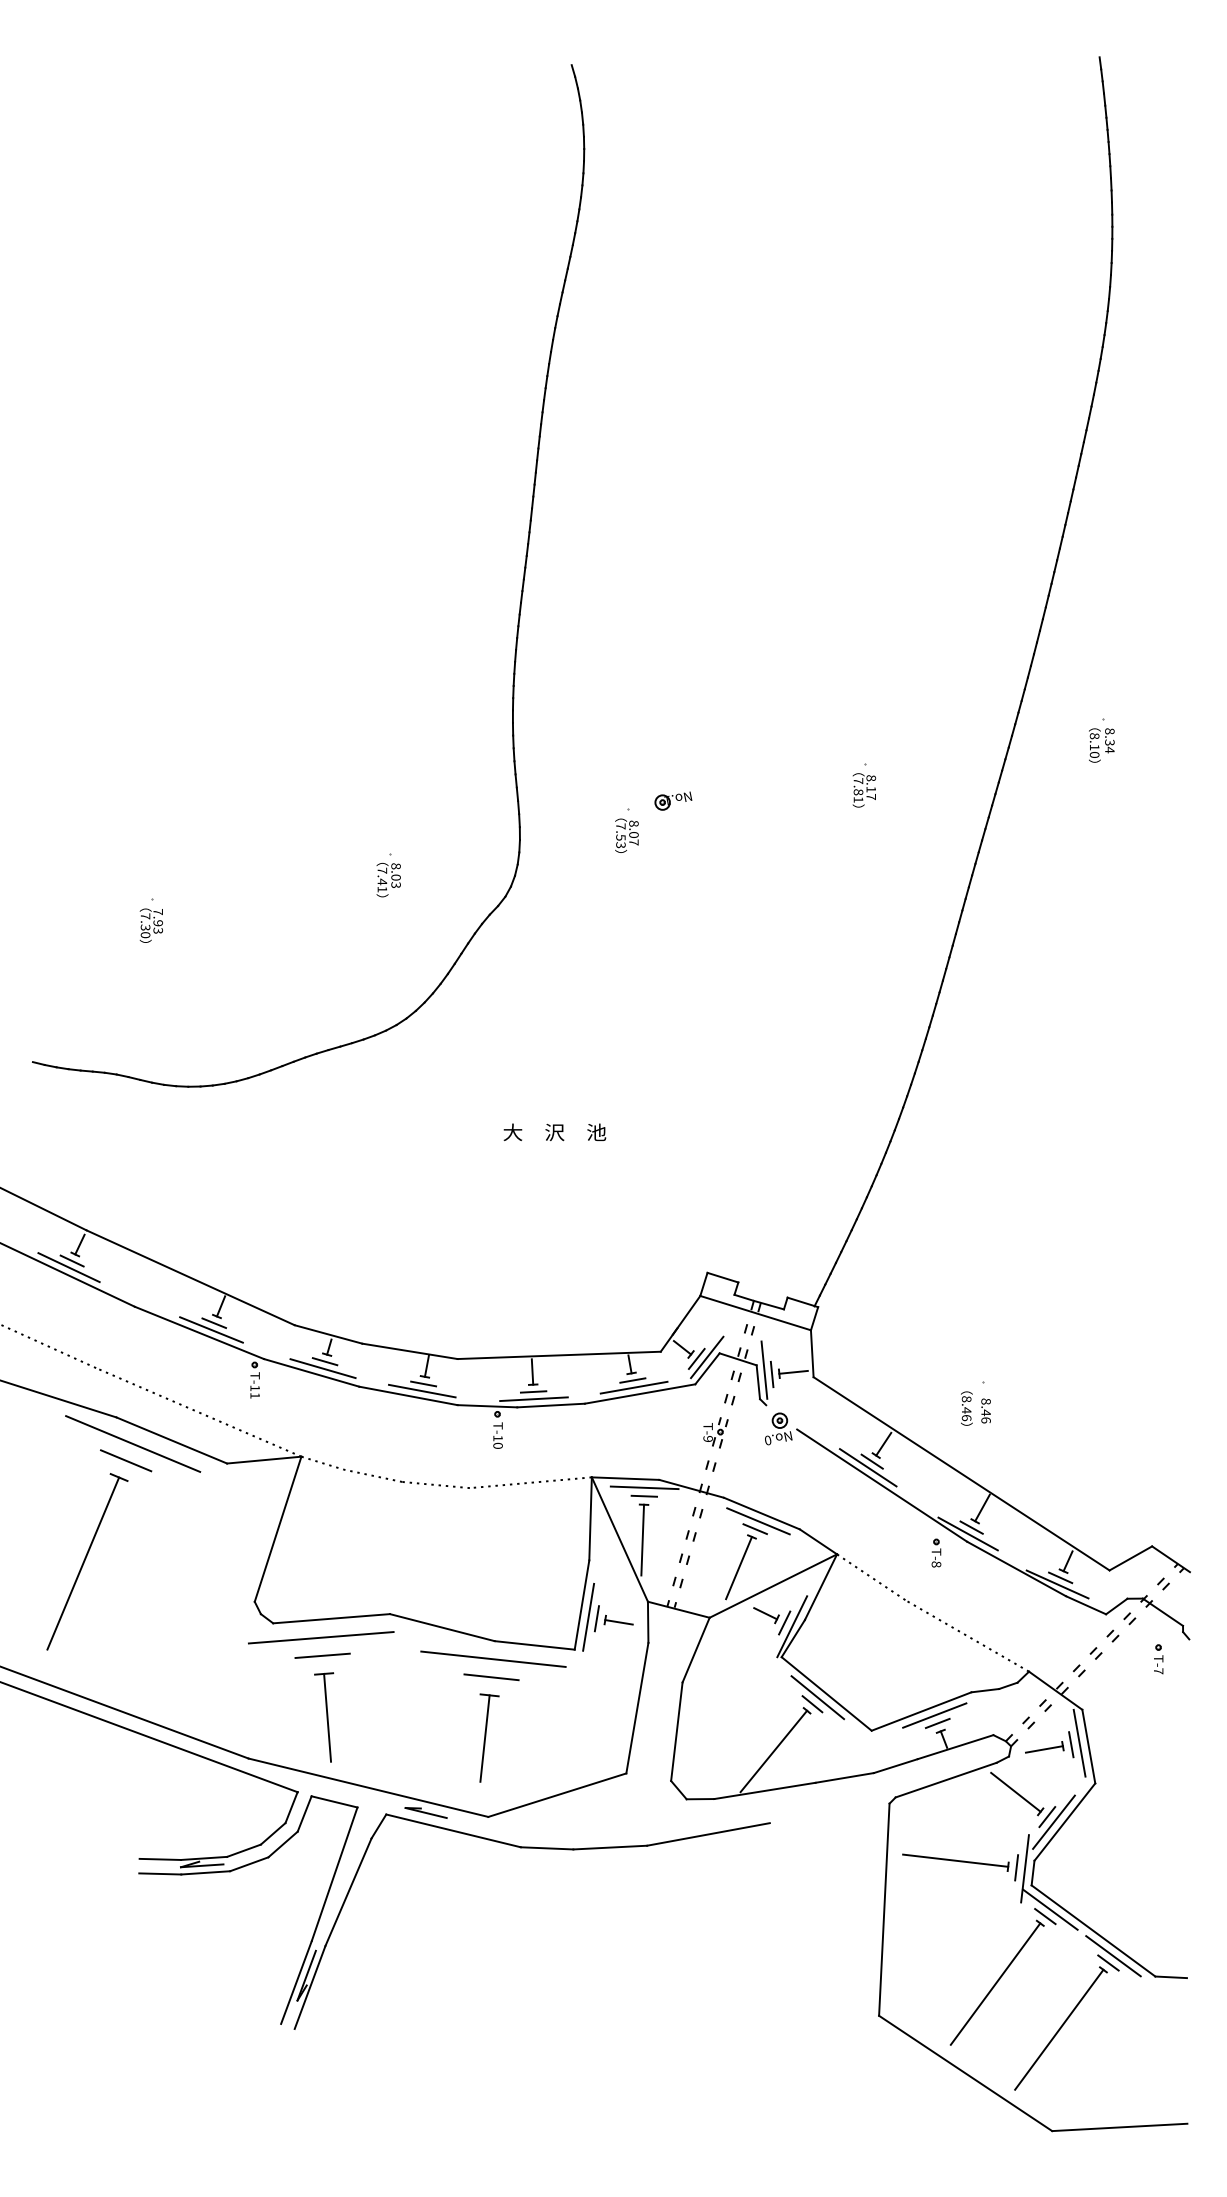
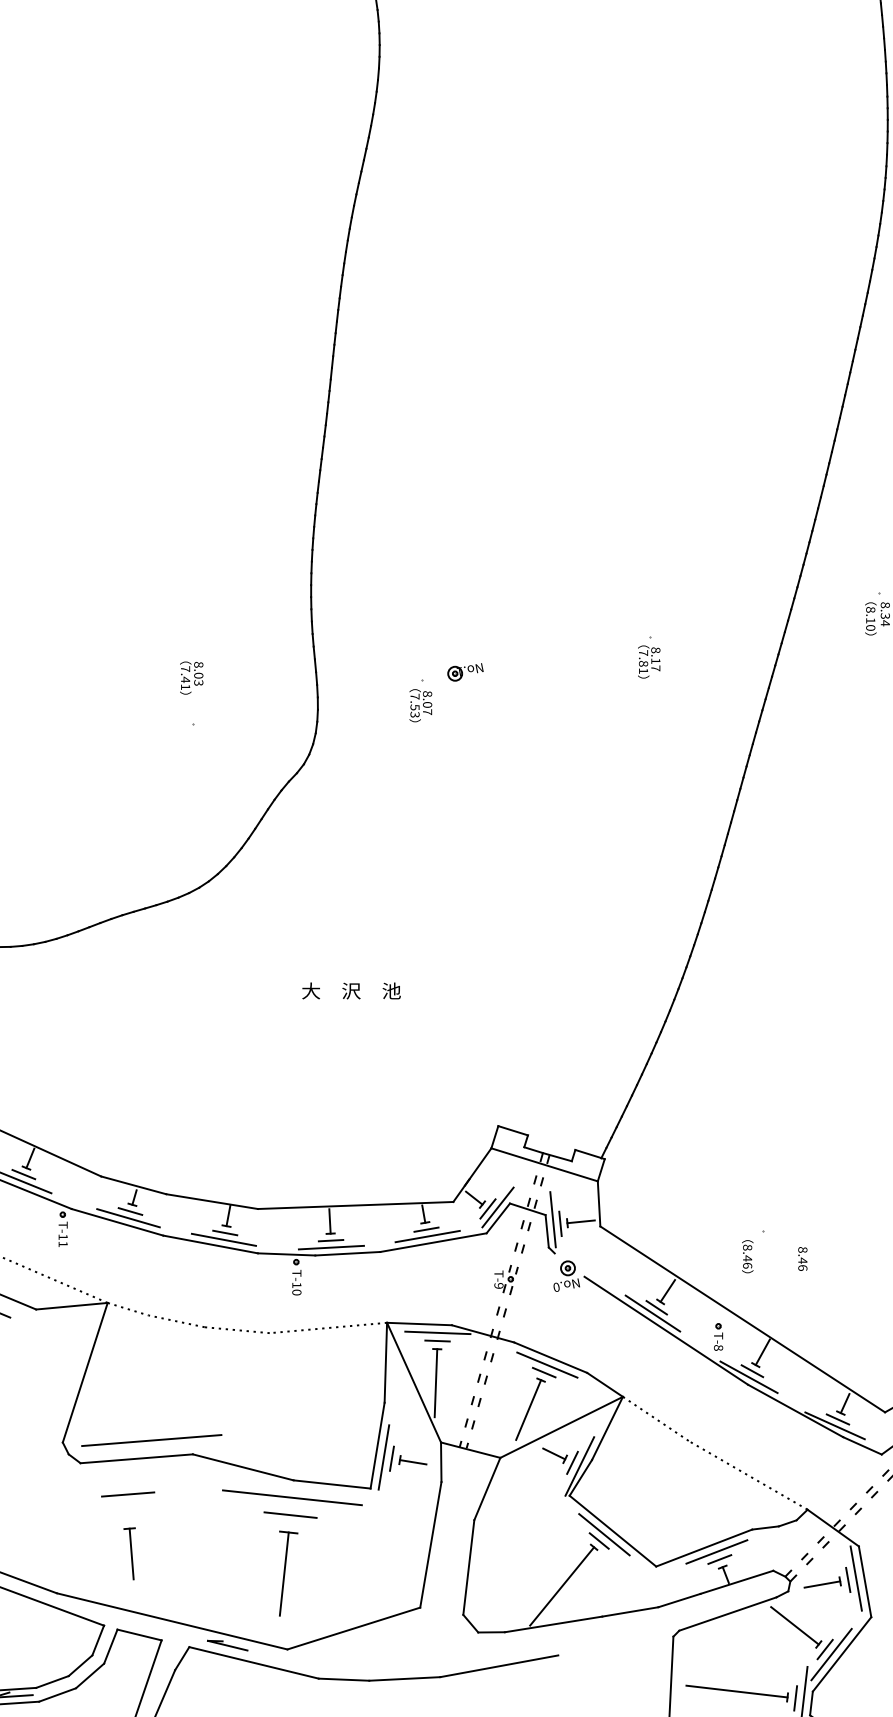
text: (388, 880) -> (191, 678), moved
text: (985, 1410) -> (802, 1258), moved
part: (936, 1552) -> (718, 1336), moved
line: (321, 1637) -> (152, 1440), moved
part: (324, 1717) -> (129, 1553), size x0.6

